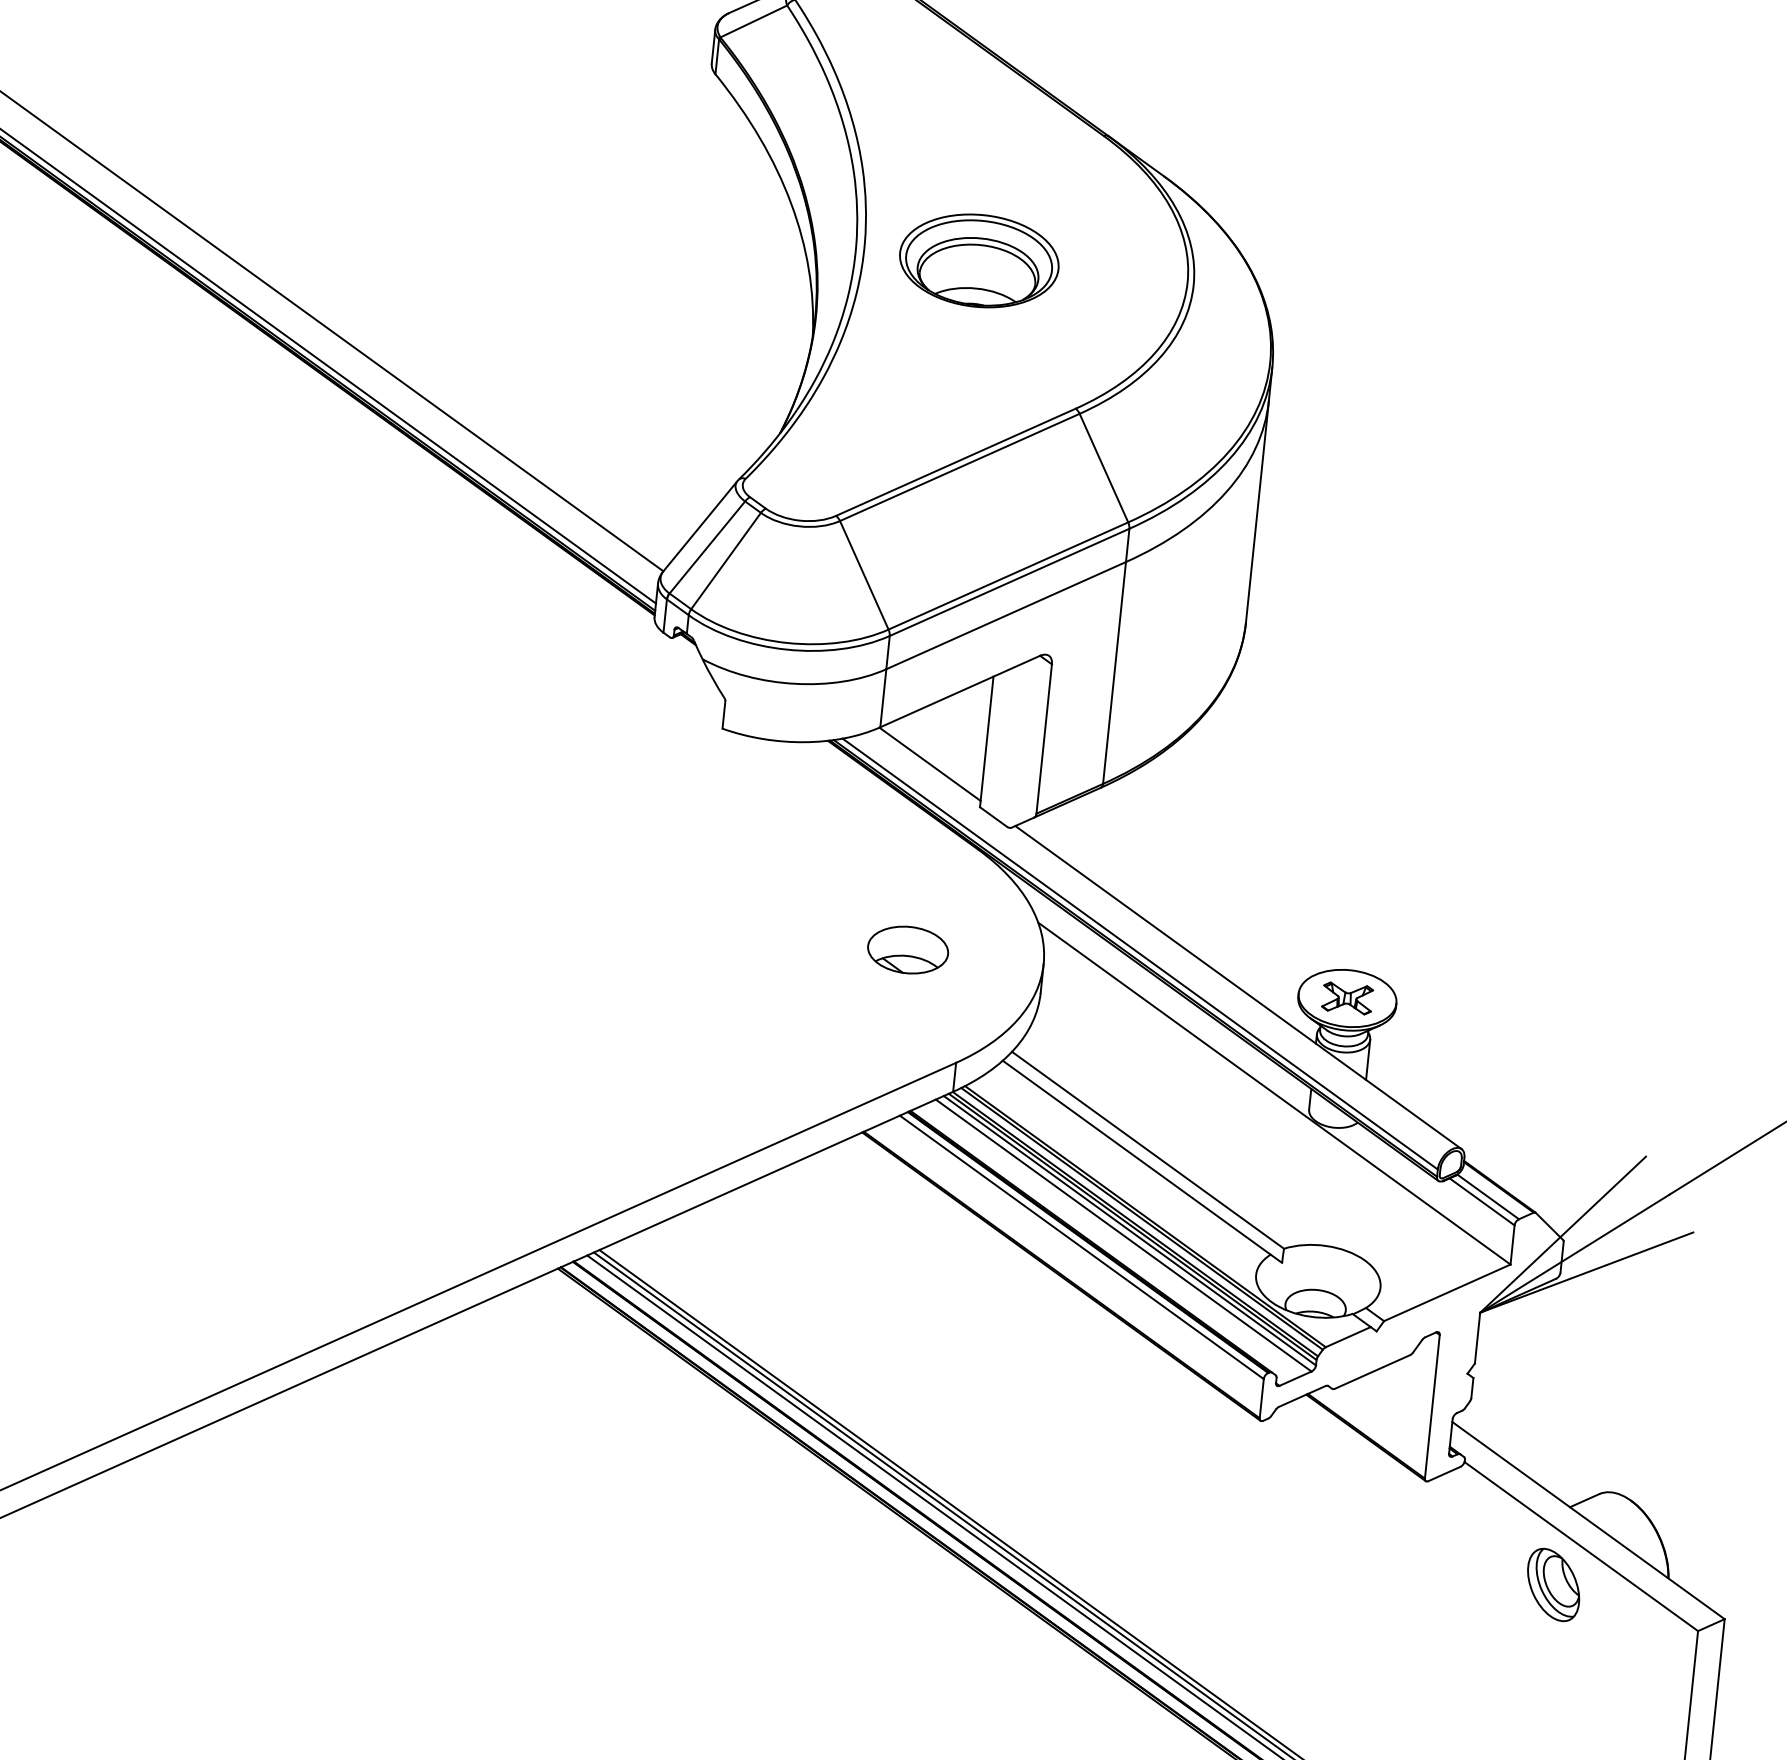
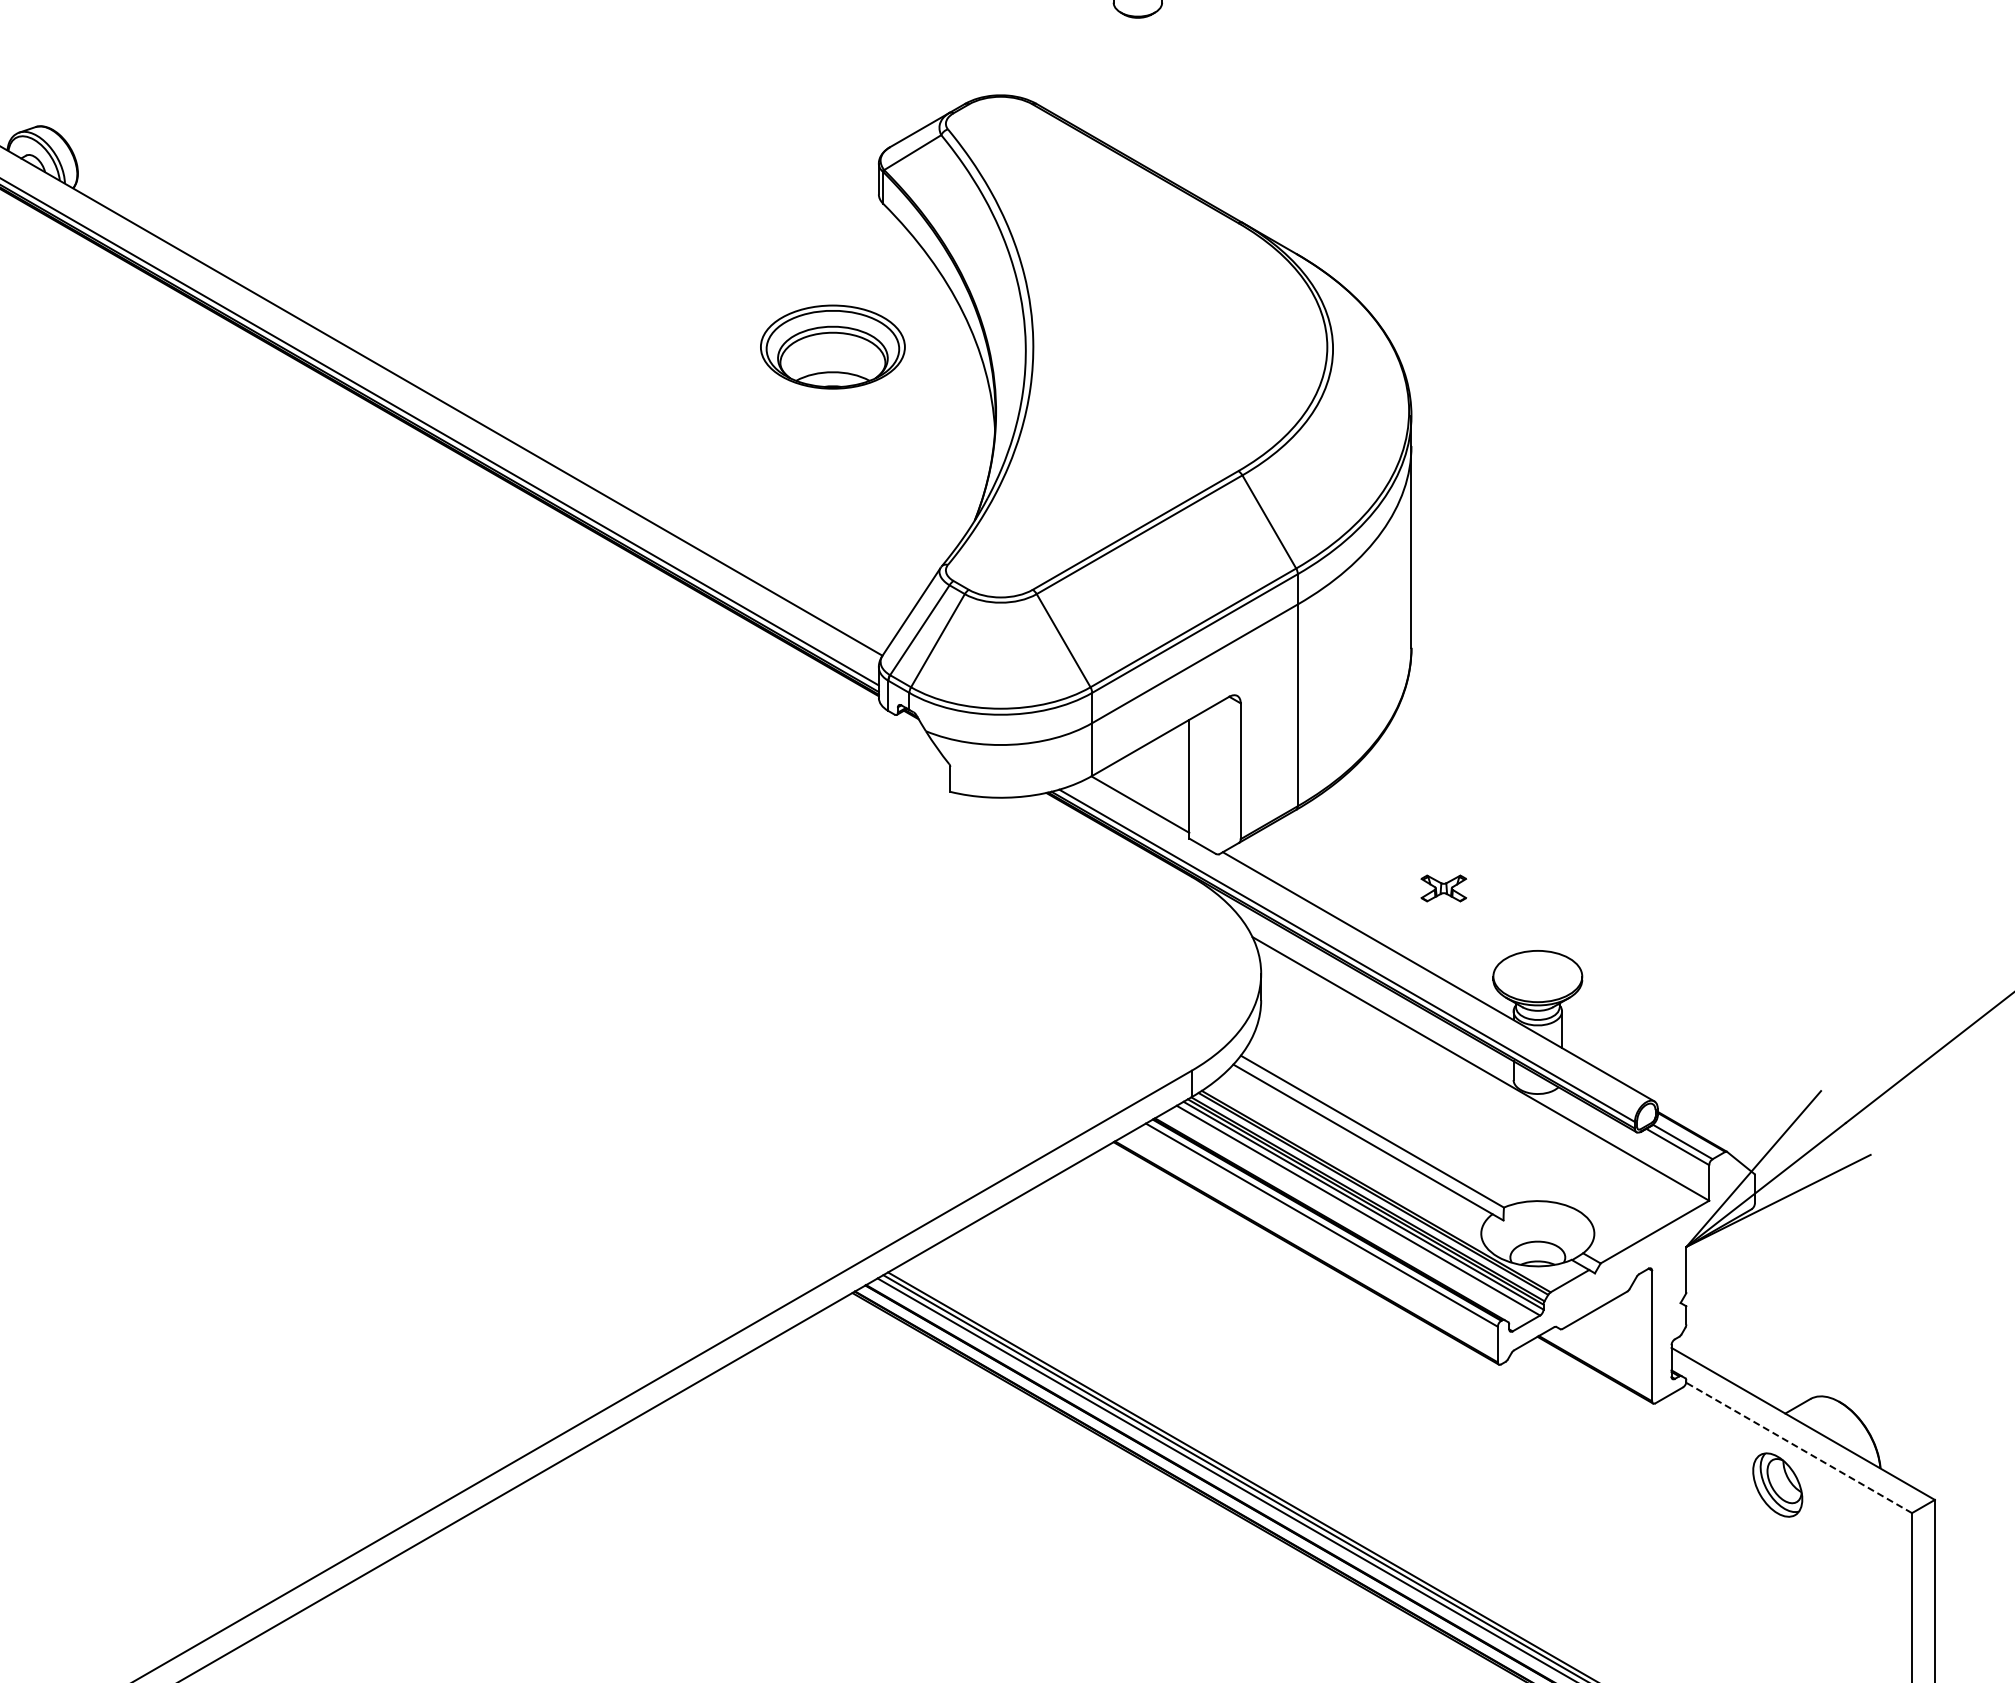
part: (978, 260) -> (832, 346), moved
part: (907, 949) -> (1137, 973), removed
part: (1347, 998) -> (1443, 888), moved
line: (1580, 1546) -> (1798, 1447), solid -> dashed

